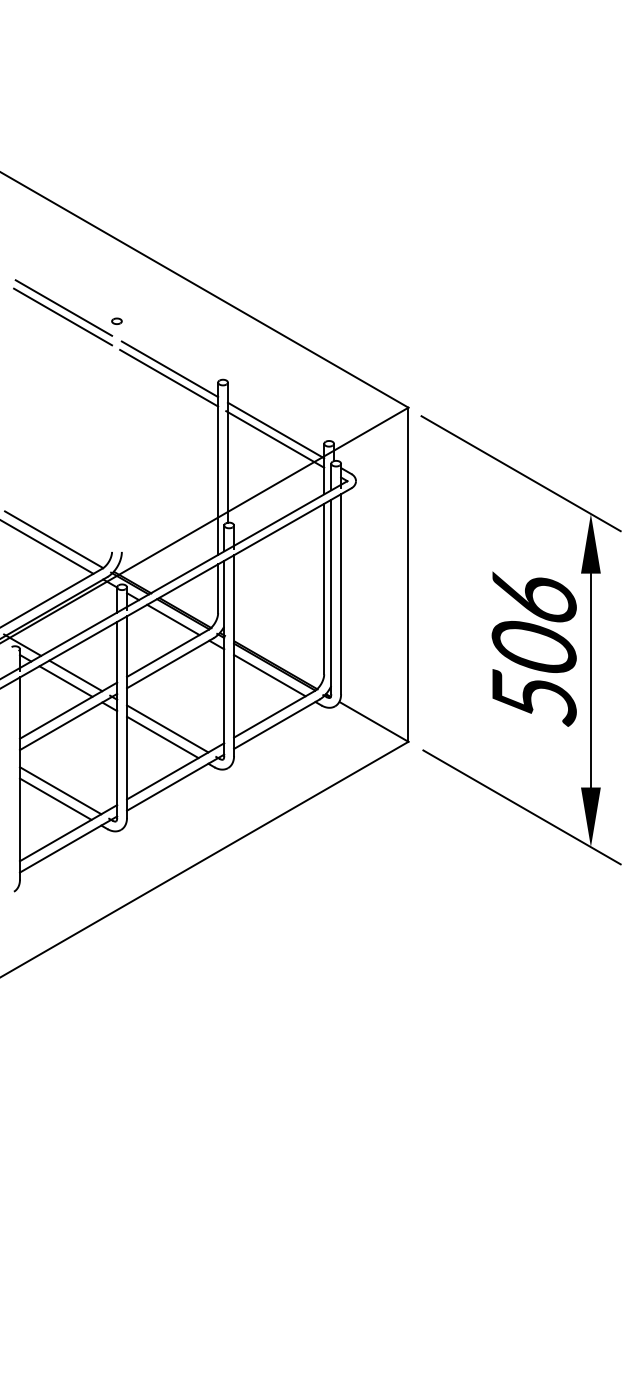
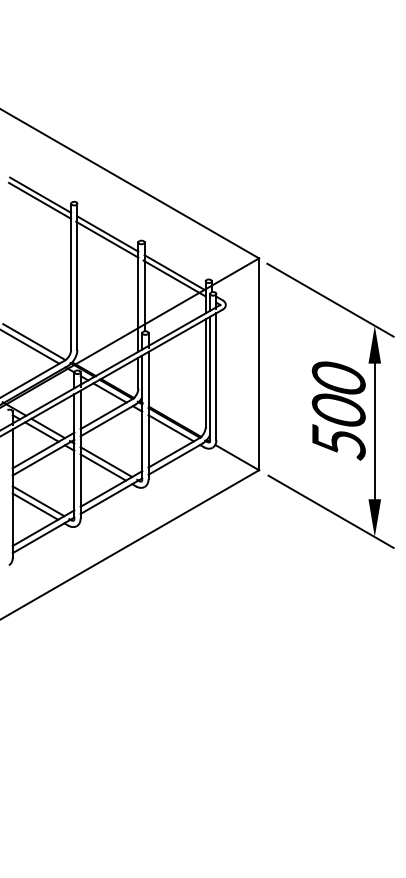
line: (112, 436) -> (71, 276), added
line: (122, 436) -> (77, 276), added
text: (533, 595) -> (338, 377), 506 -> 500

